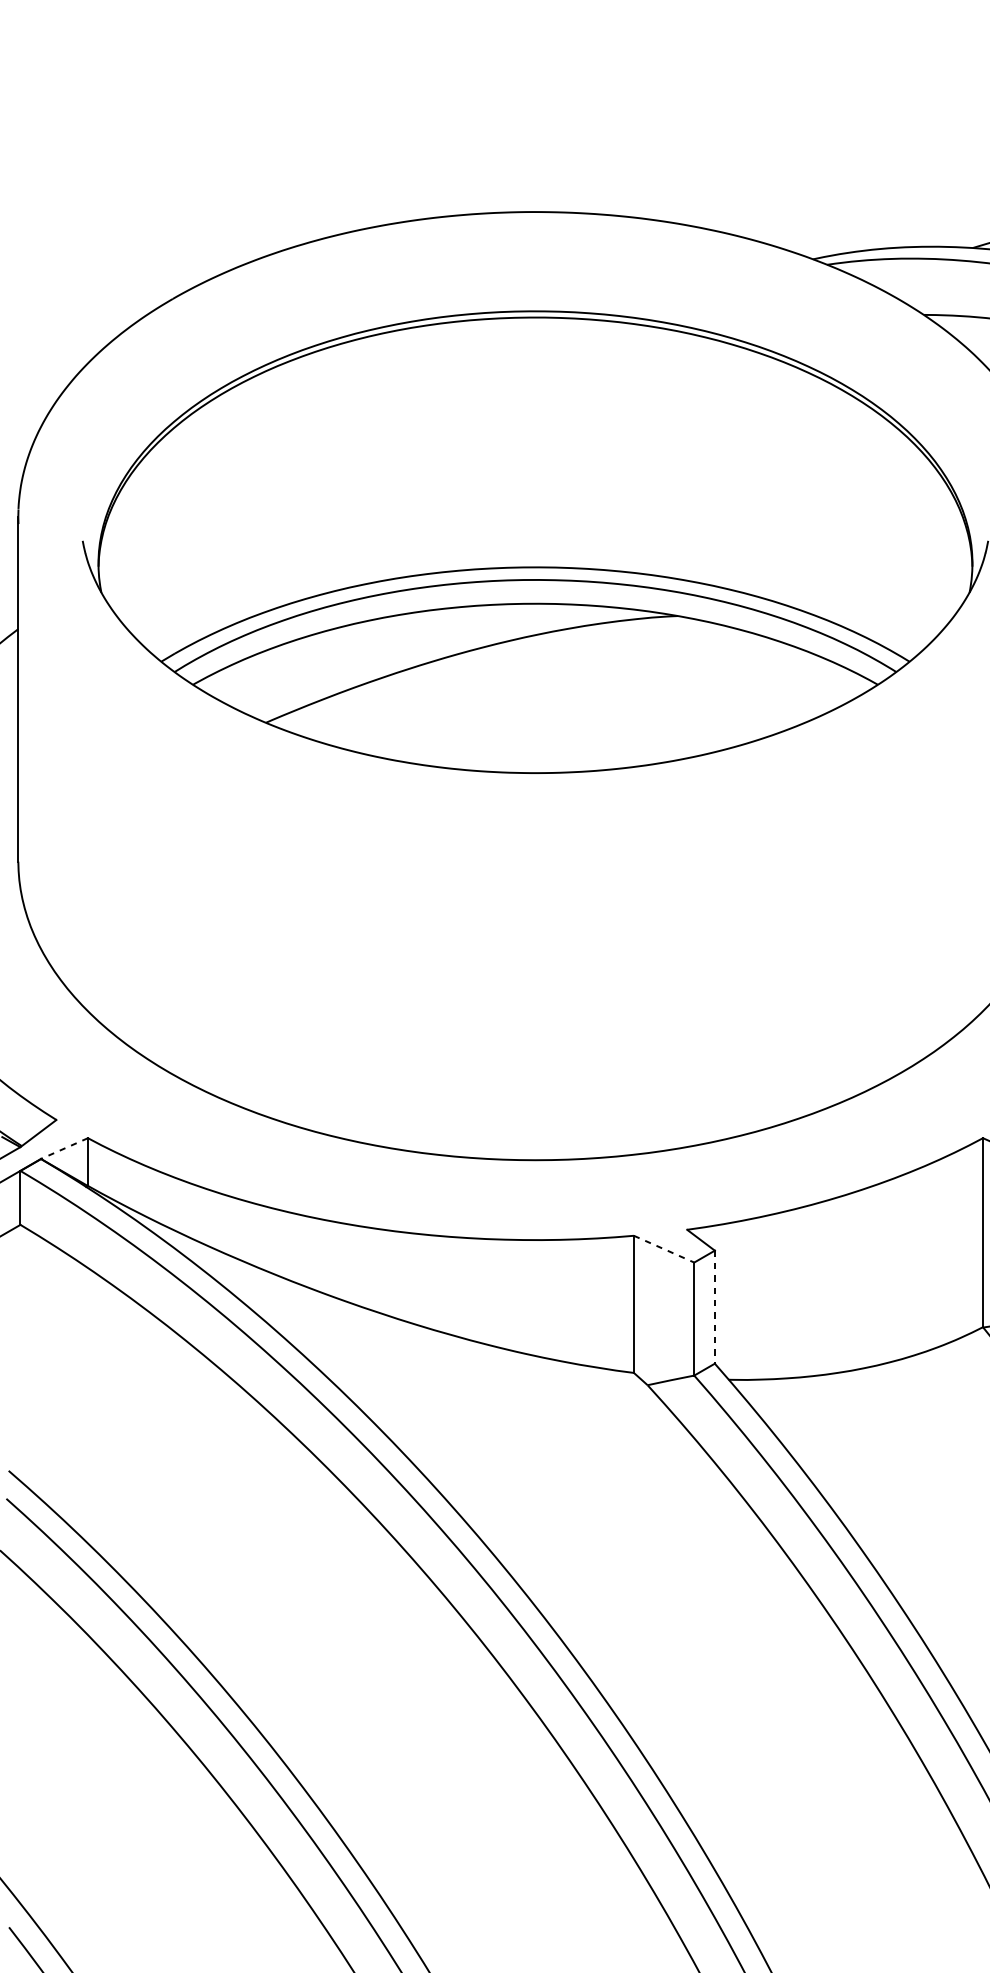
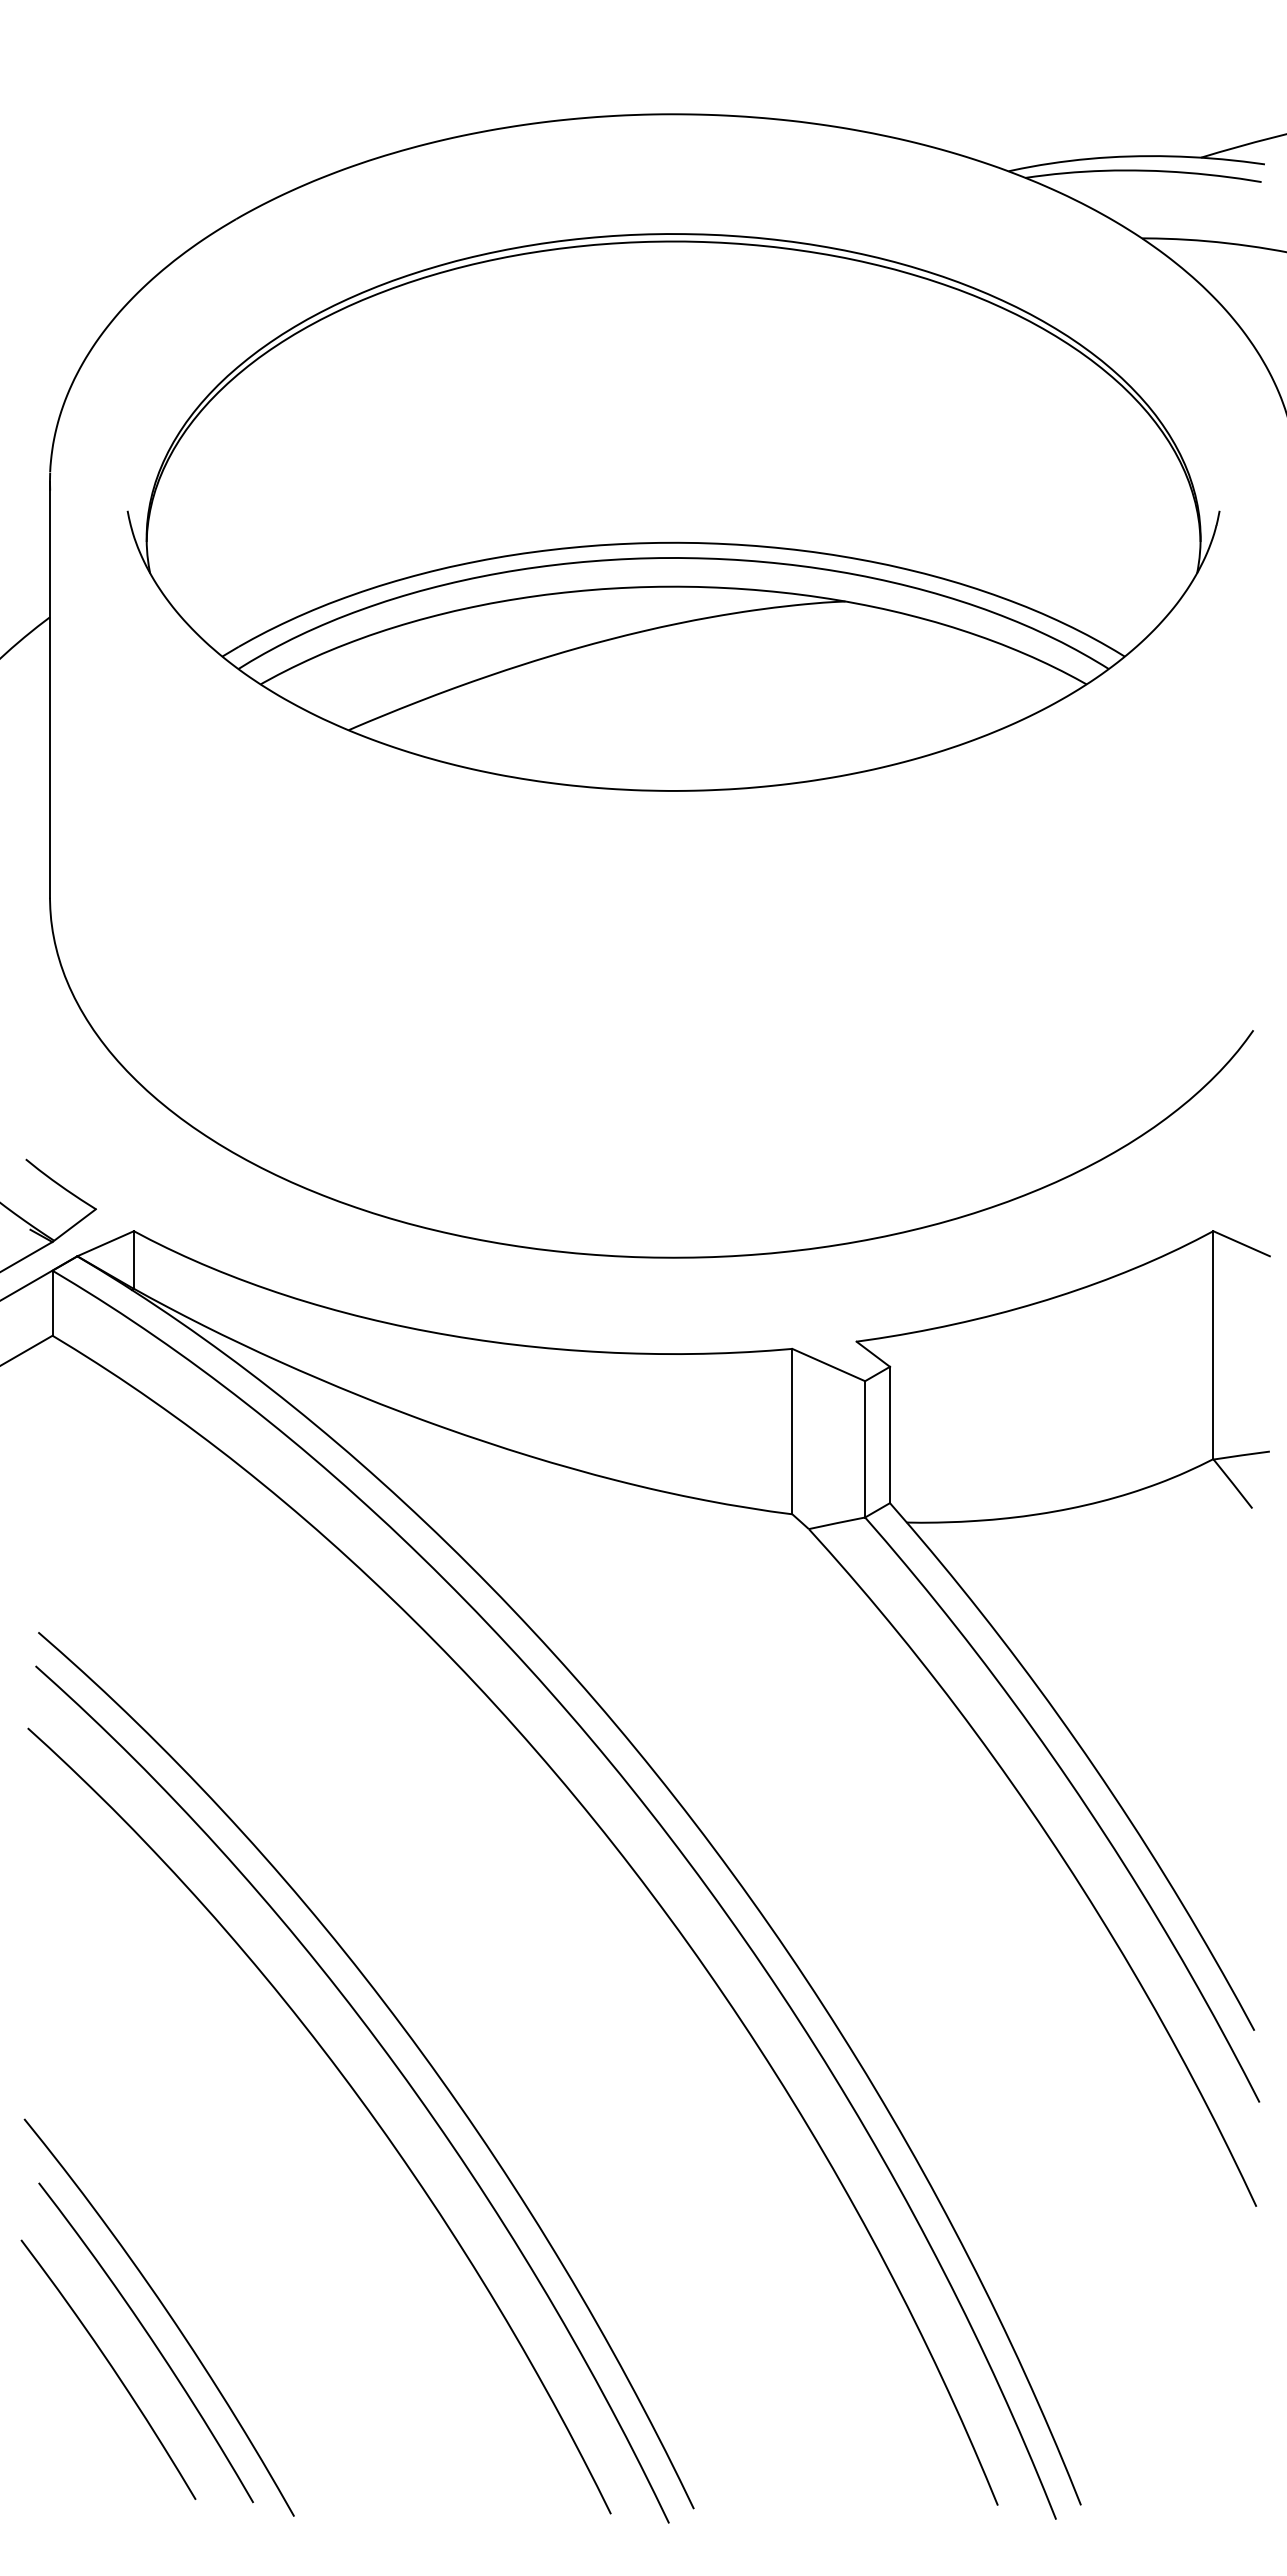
line: (64, 1148) -> (105, 1243), dashed -> solid
line: (663, 1249) -> (828, 1365), dashed -> solid
line: (714, 1307) -> (889, 1435), dashed -> solid

